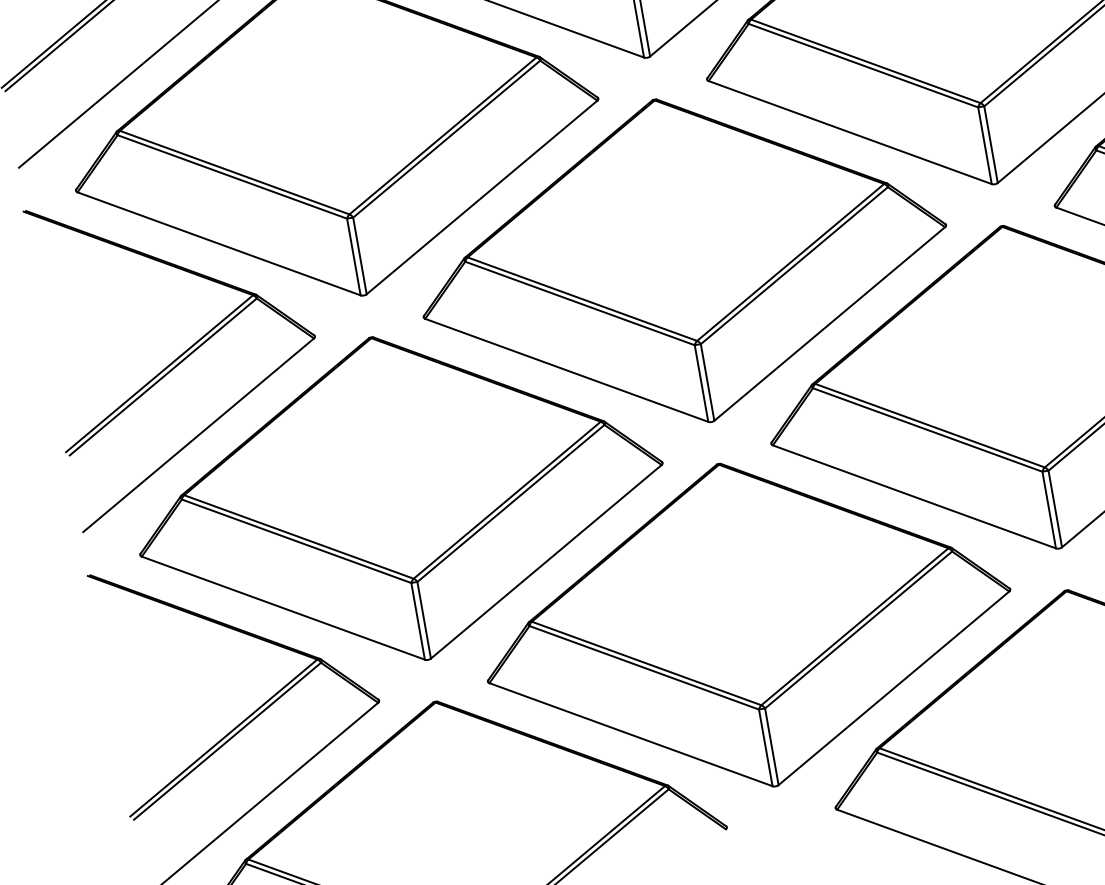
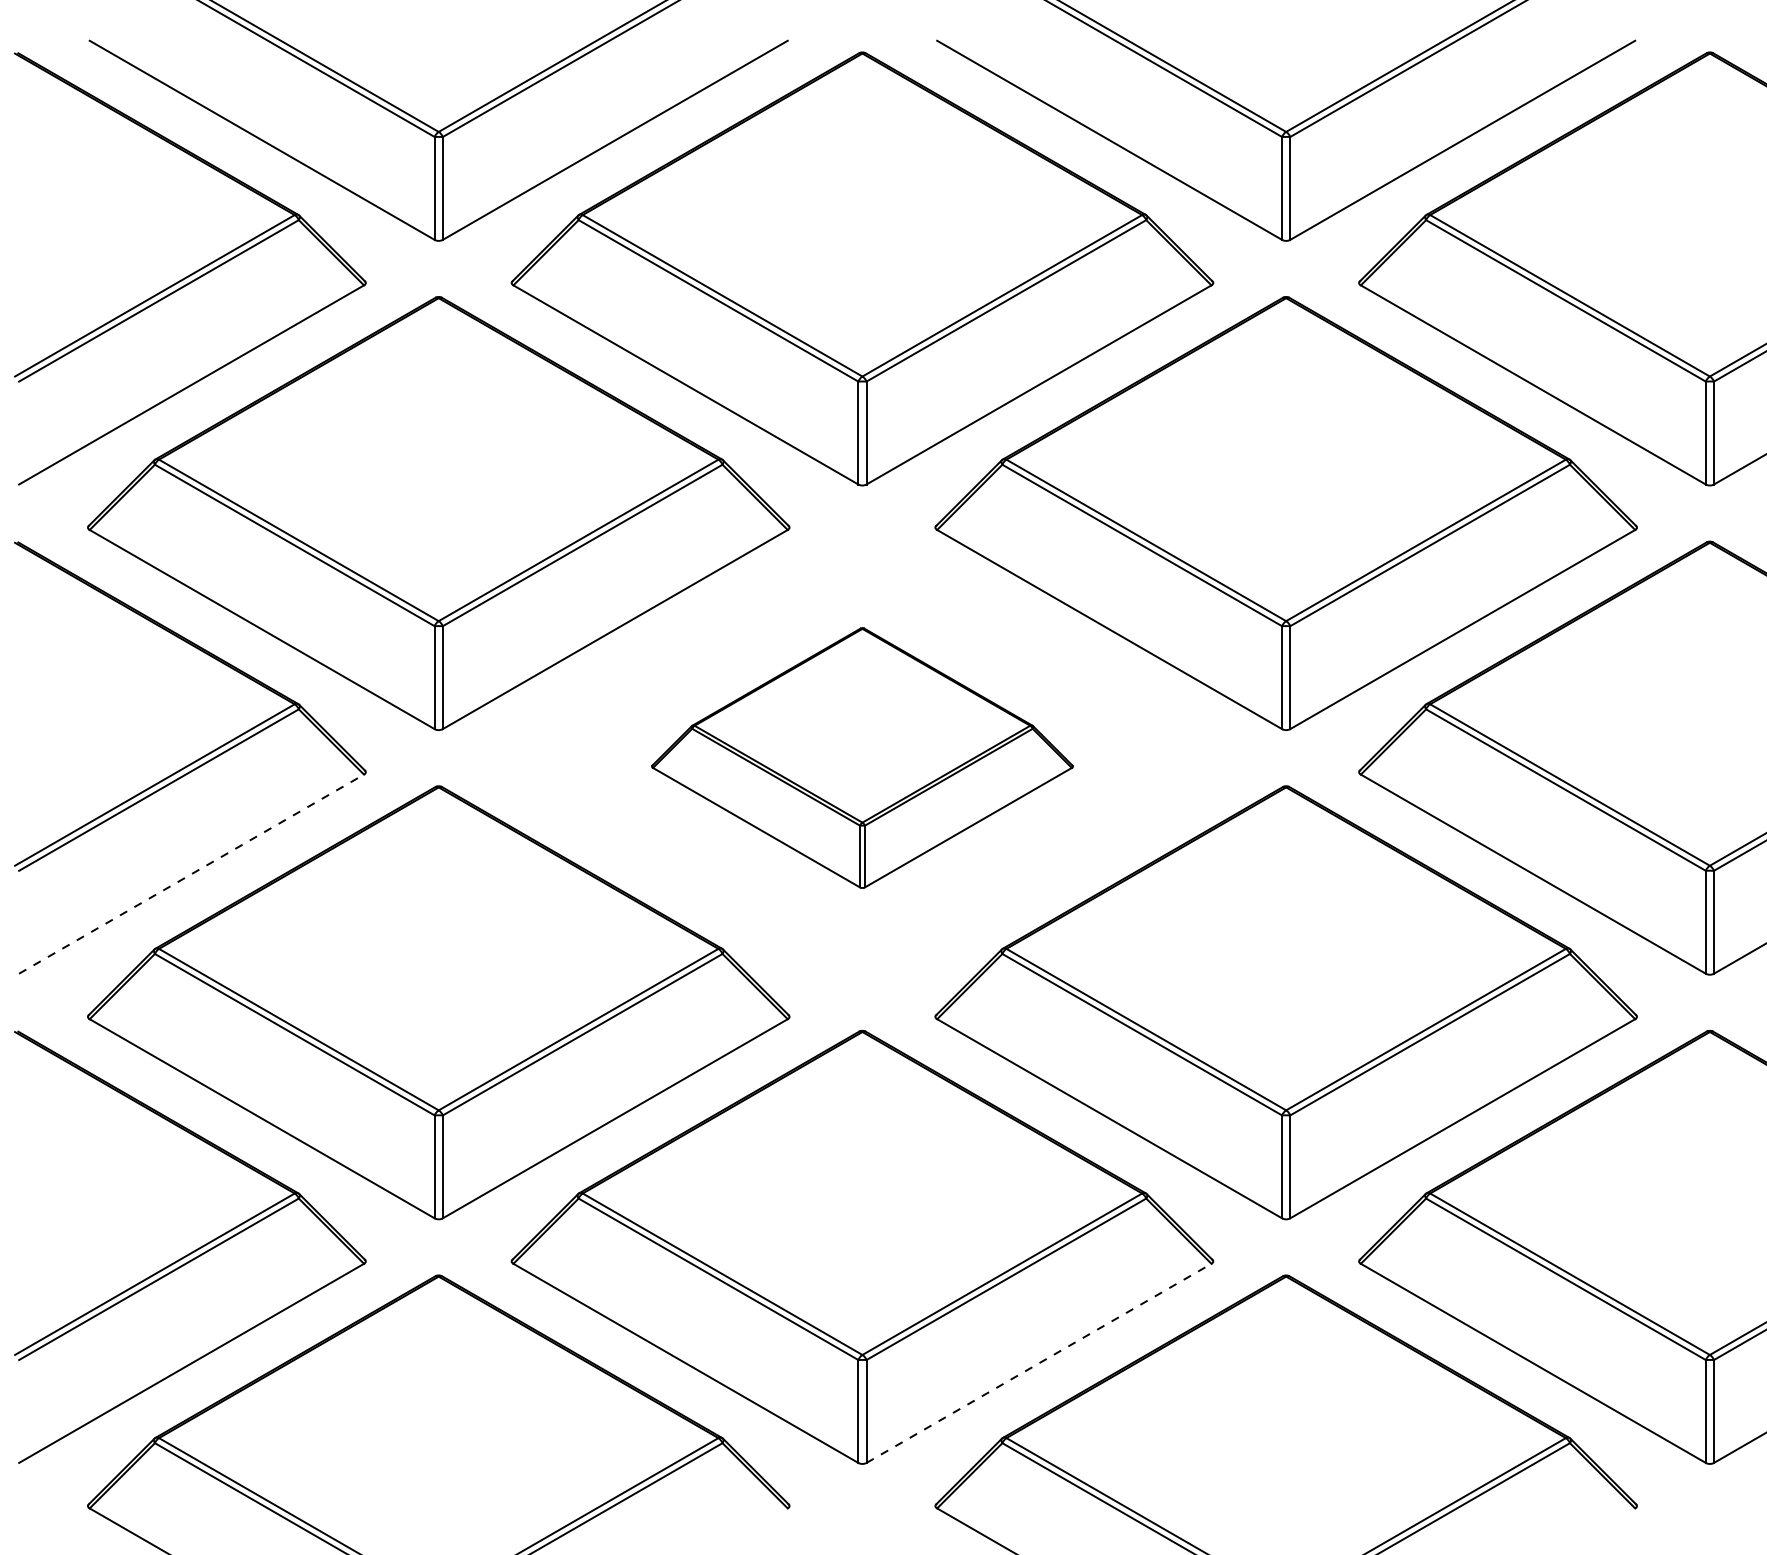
part: (682, 260) -> (862, 757), size x0.6
line: (199, 434) -> (192, 873), solid -> dashed
line: (894, 688) -> (1039, 1363), solid -> dashed

